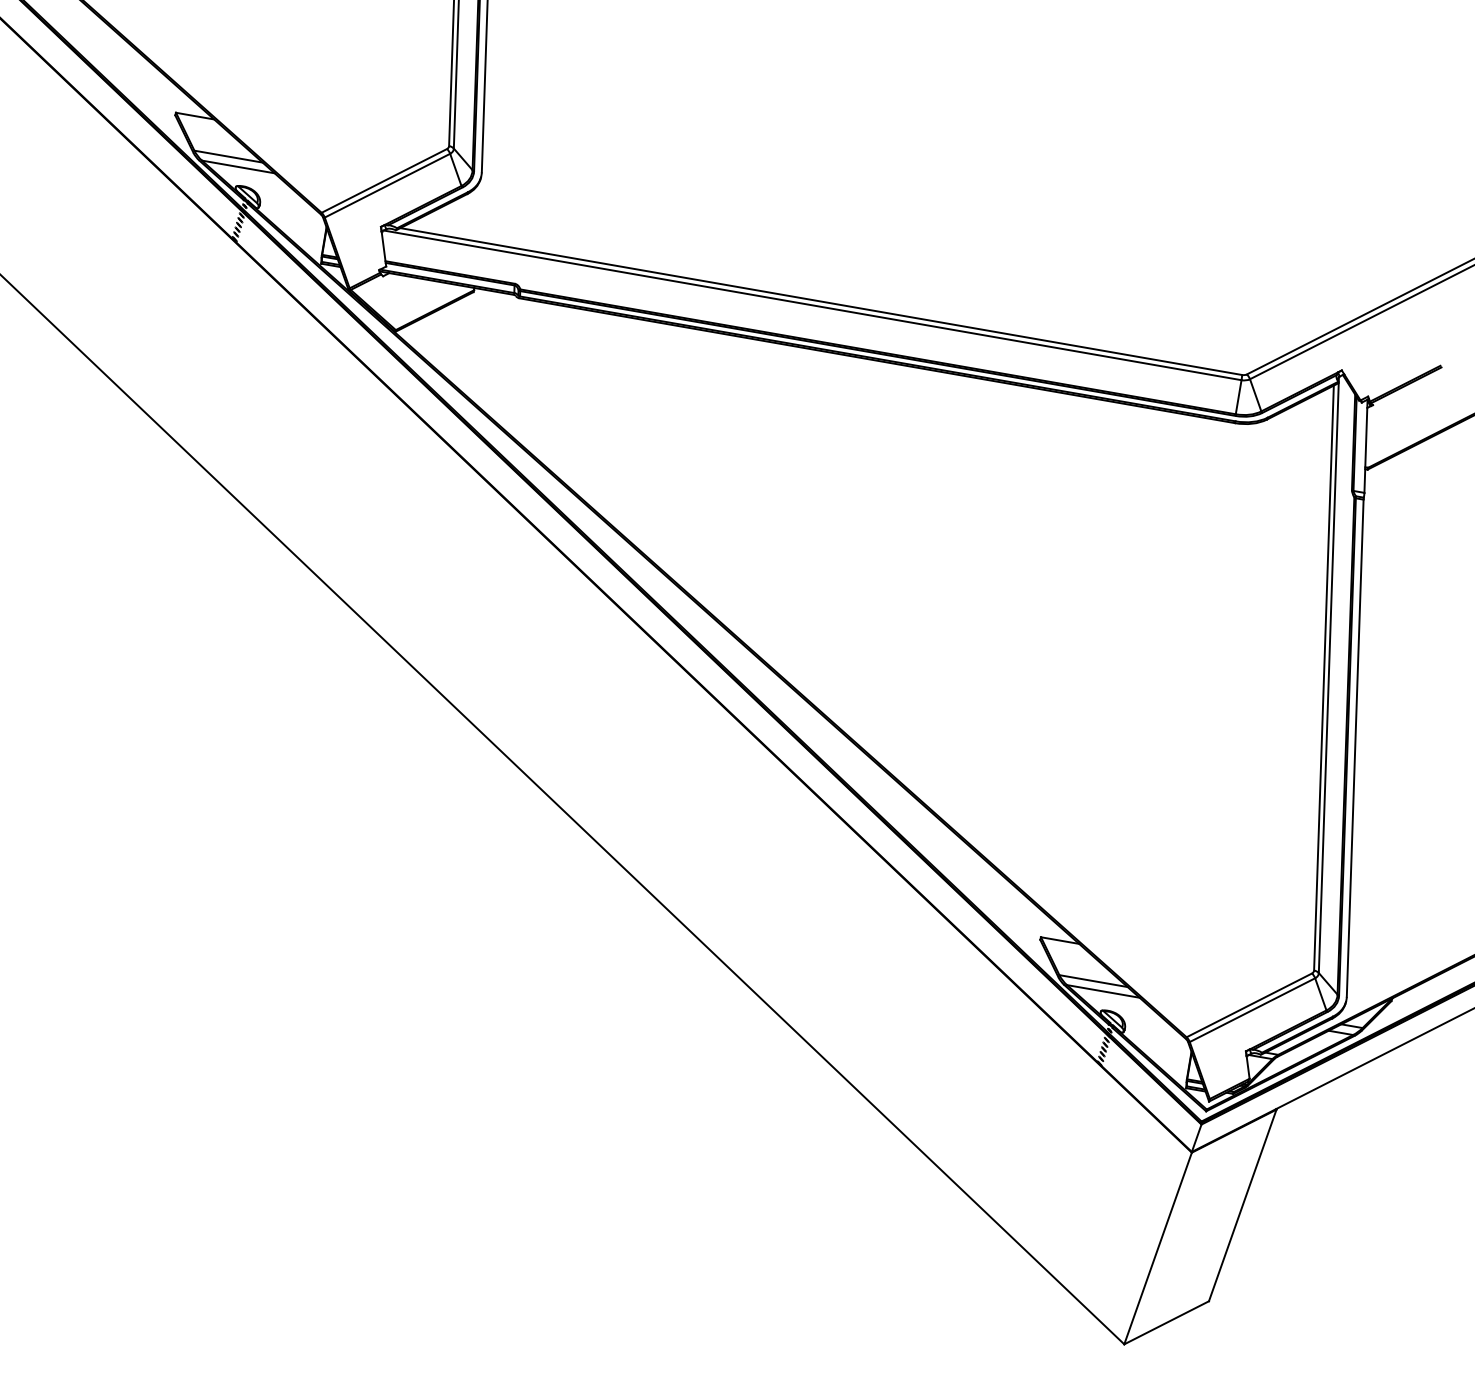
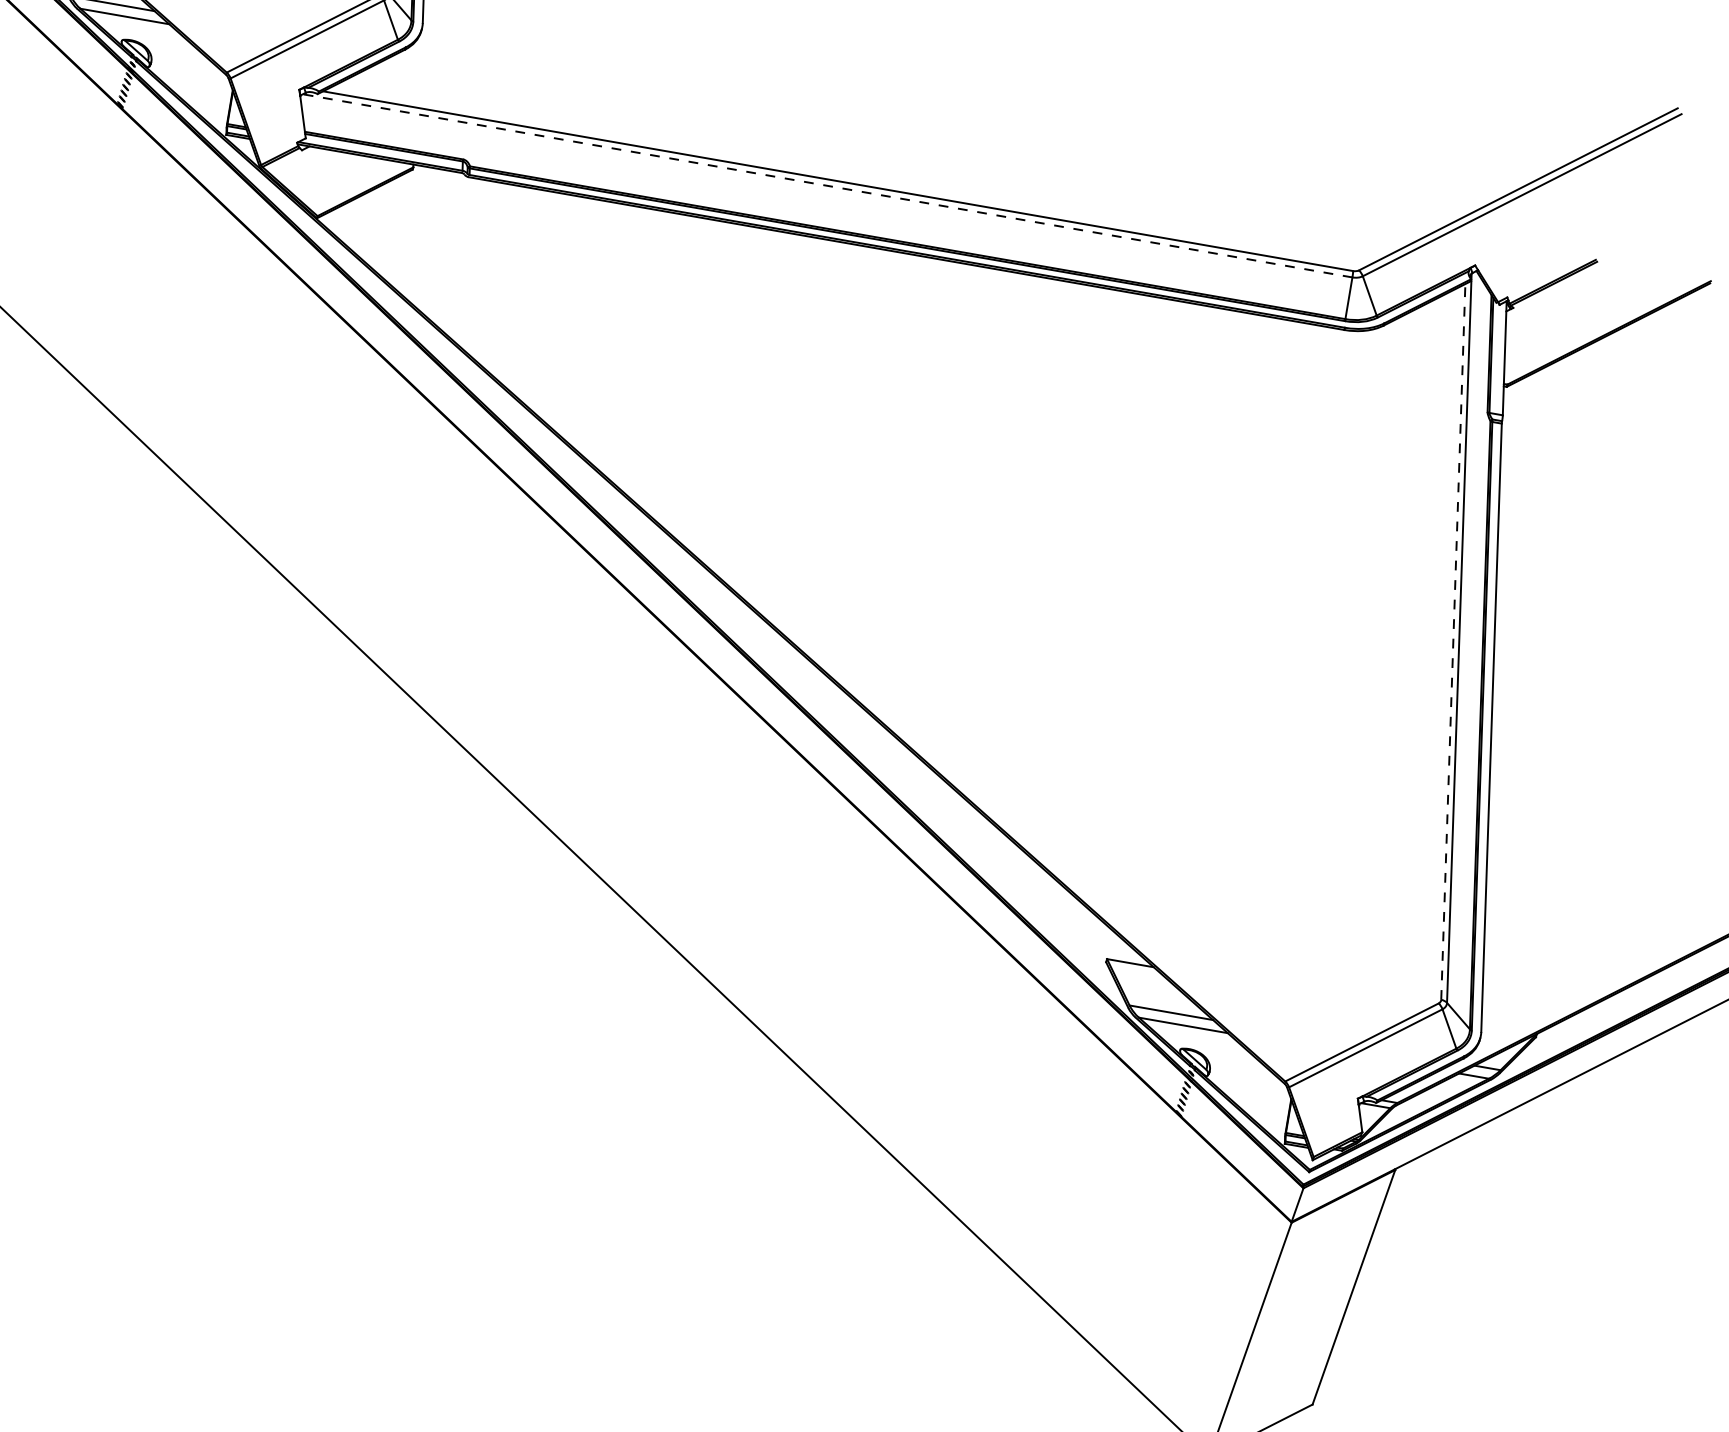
line: (812, 305) -> (827, 186), solid -> dashed
line: (1323, 678) -> (1452, 642), solid -> dashed

